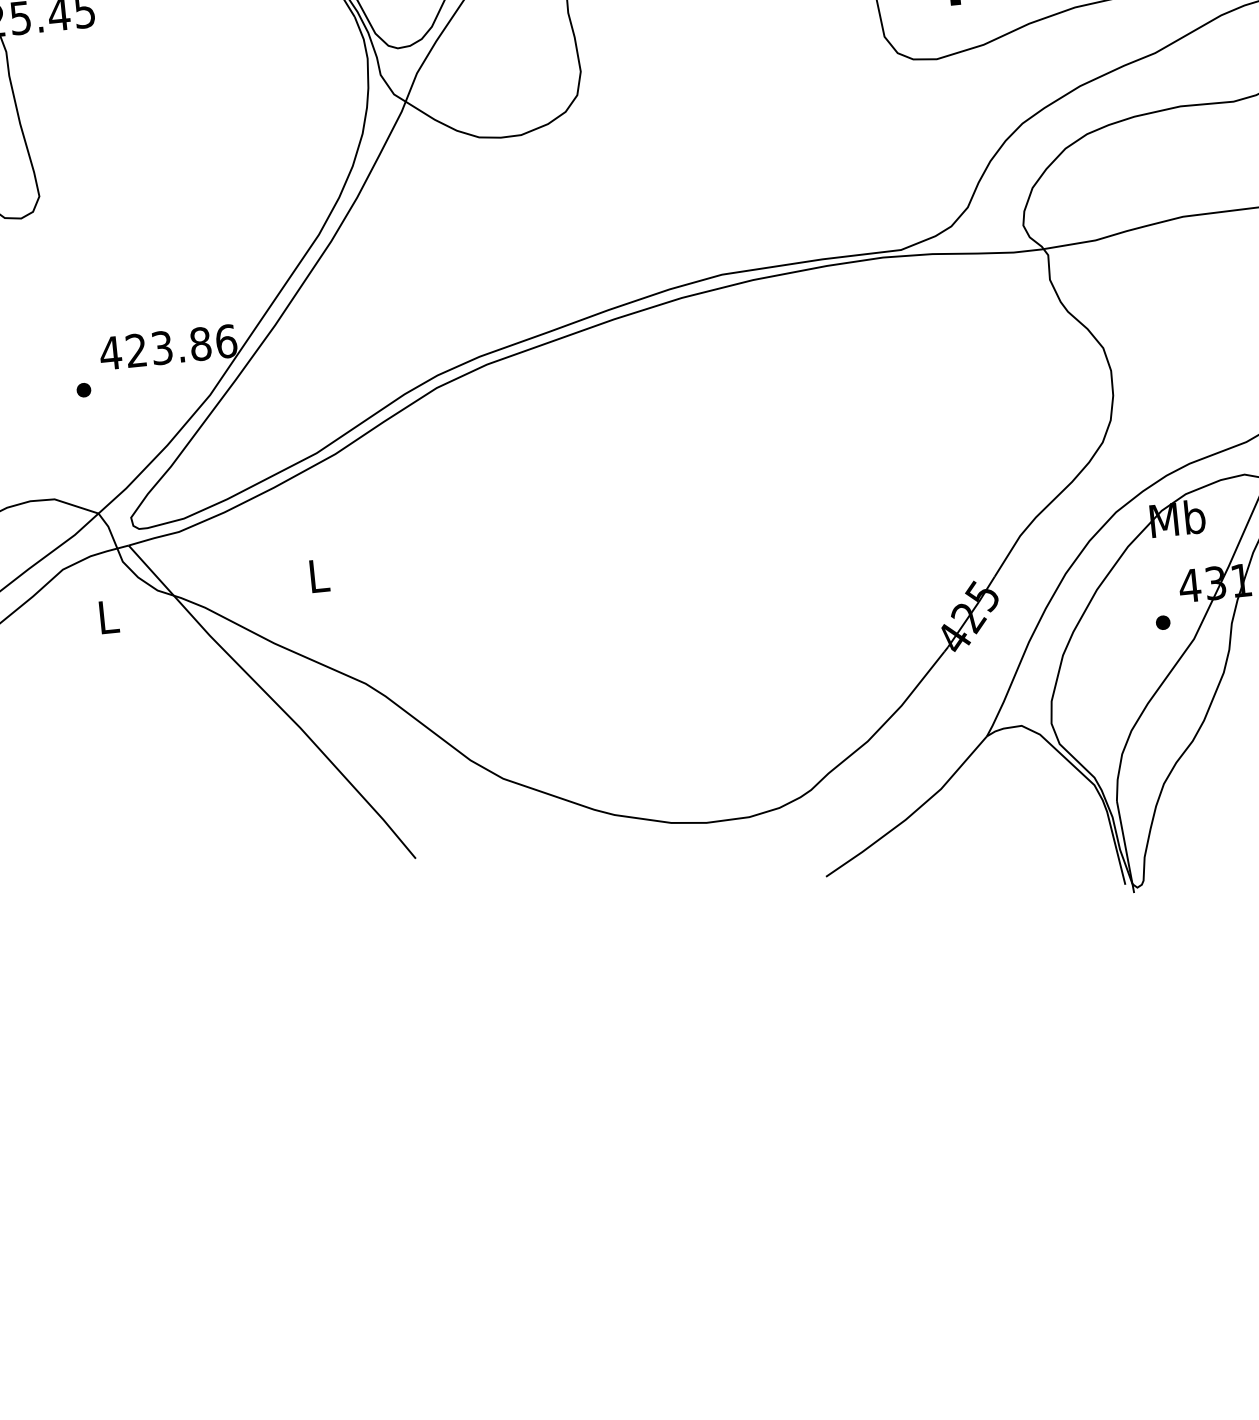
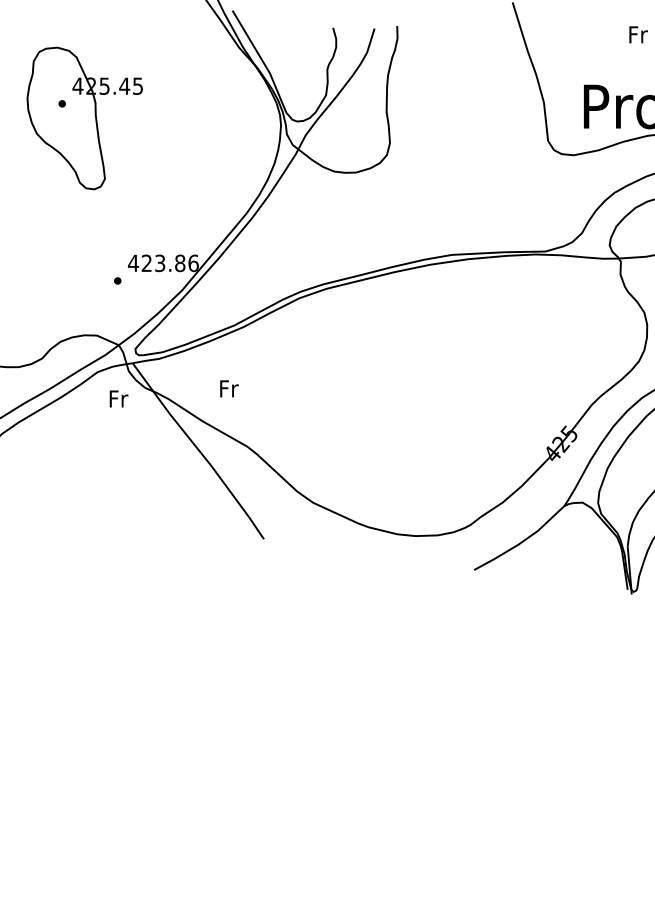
text: (319, 575) -> (229, 388), L -> Fr
text: (108, 616) -> (118, 398), L -> Fr

